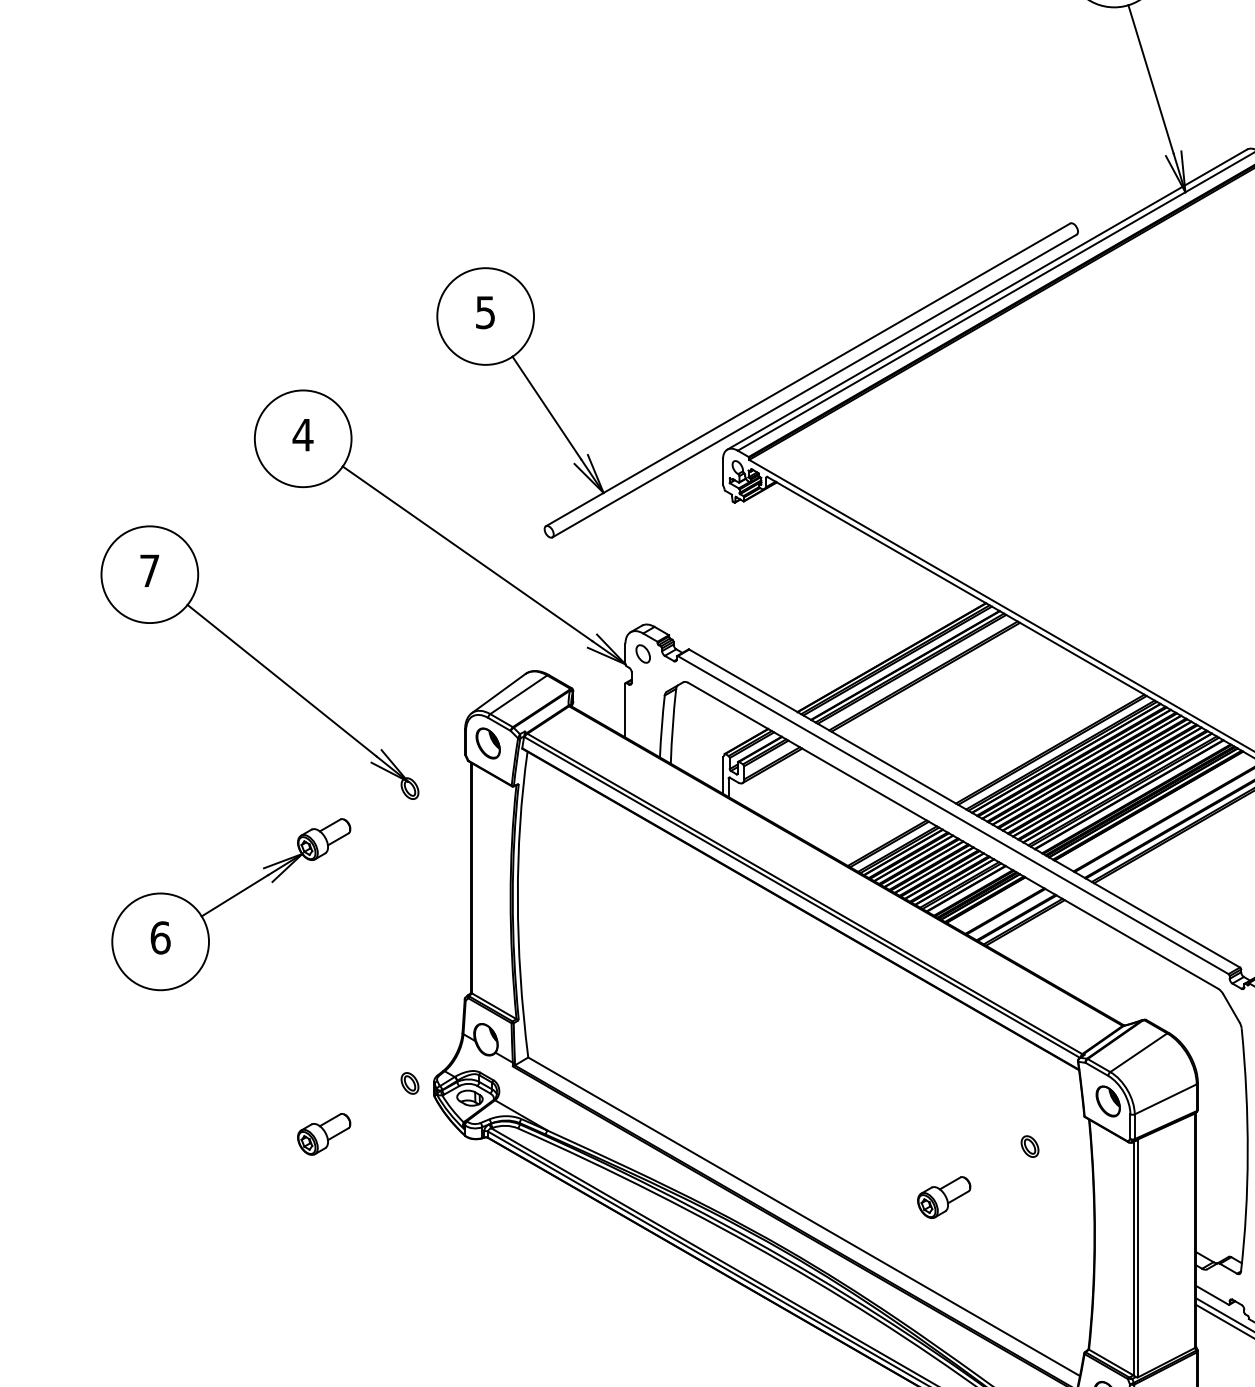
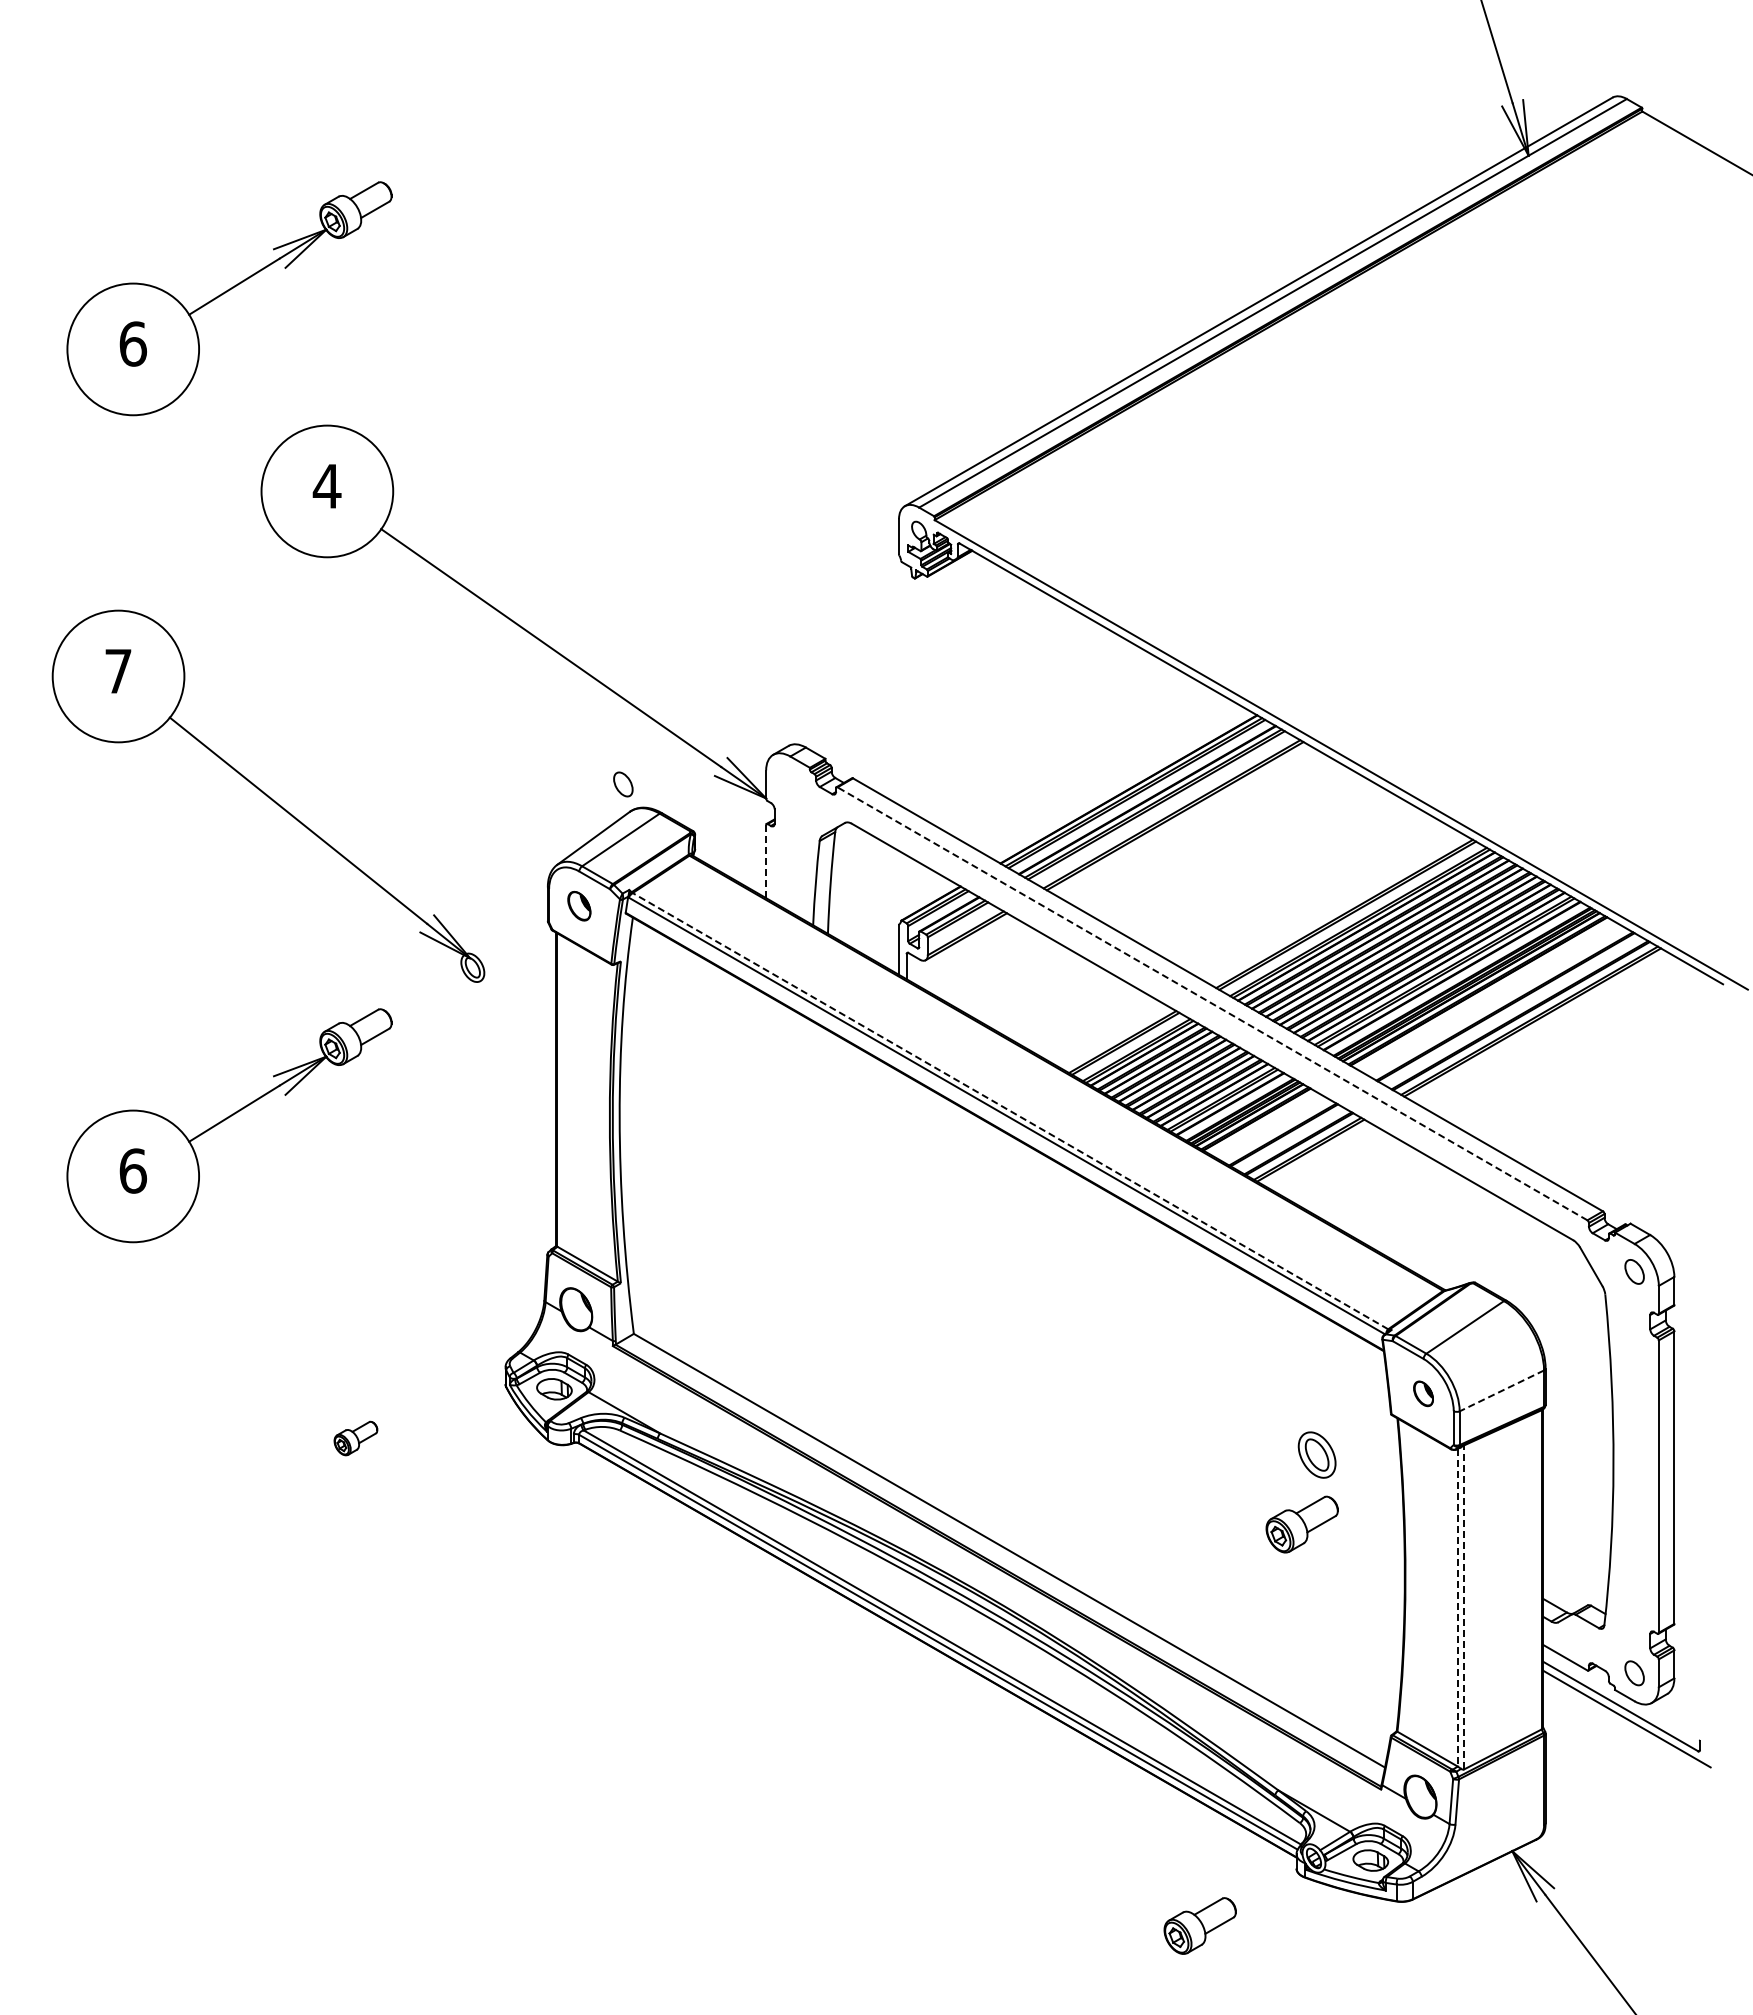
part: (229, 292) -> (227, 292), added
part: (766, 397) -> (958, 435), removed
part: (643, 654) -> (623, 784), moved
line: (625, 710) -> (766, 861), solid -> dashed
part: (488, 742) -> (579, 905), size x0.7
line: (953, 814) -> (1212, 1003), solid -> dashed
line: (804, 893) -> (1010, 1110), solid -> dashed
part: (409, 1083) -> (472, 1369), removed
line: (1165, 1099) -> (1501, 1390), solid -> dashed
part: (1108, 1101) -> (1423, 1393), size x0.6
part: (323, 1134) -> (355, 1438), size x0.6
part: (1029, 1146) -> (1316, 1455), size x1.6
part: (943, 1197) -> (1301, 1524), moved
line: (1138, 1257) -> (1464, 1606), solid -> dashed
line: (1133, 1259) -> (1458, 1608), solid -> dashed

